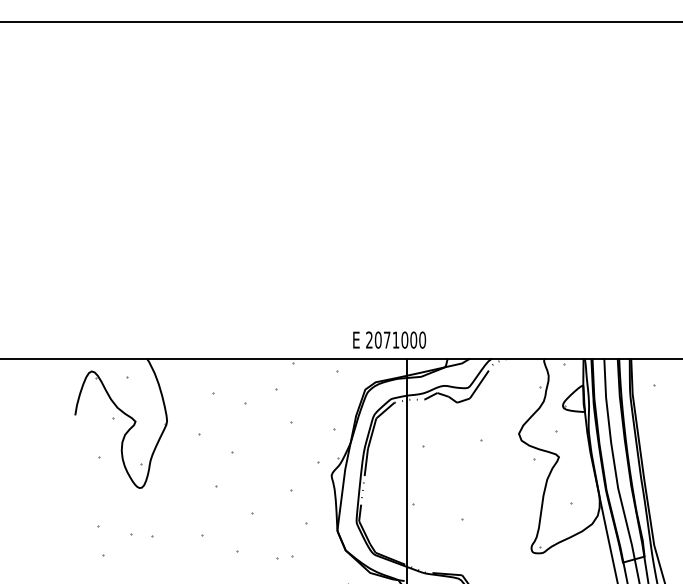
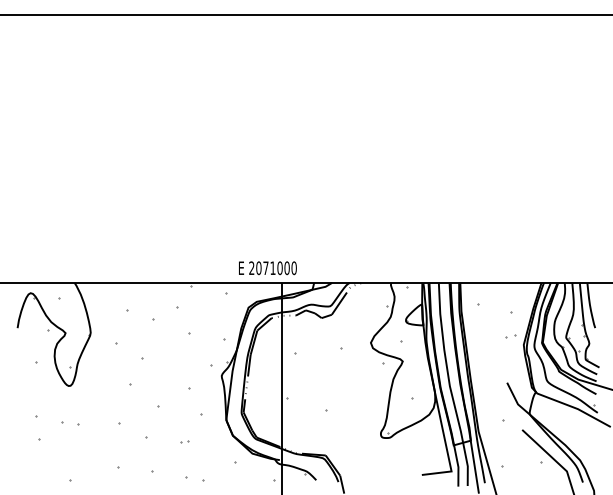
part: (284, 557) -> (184, 441), size x0.62

